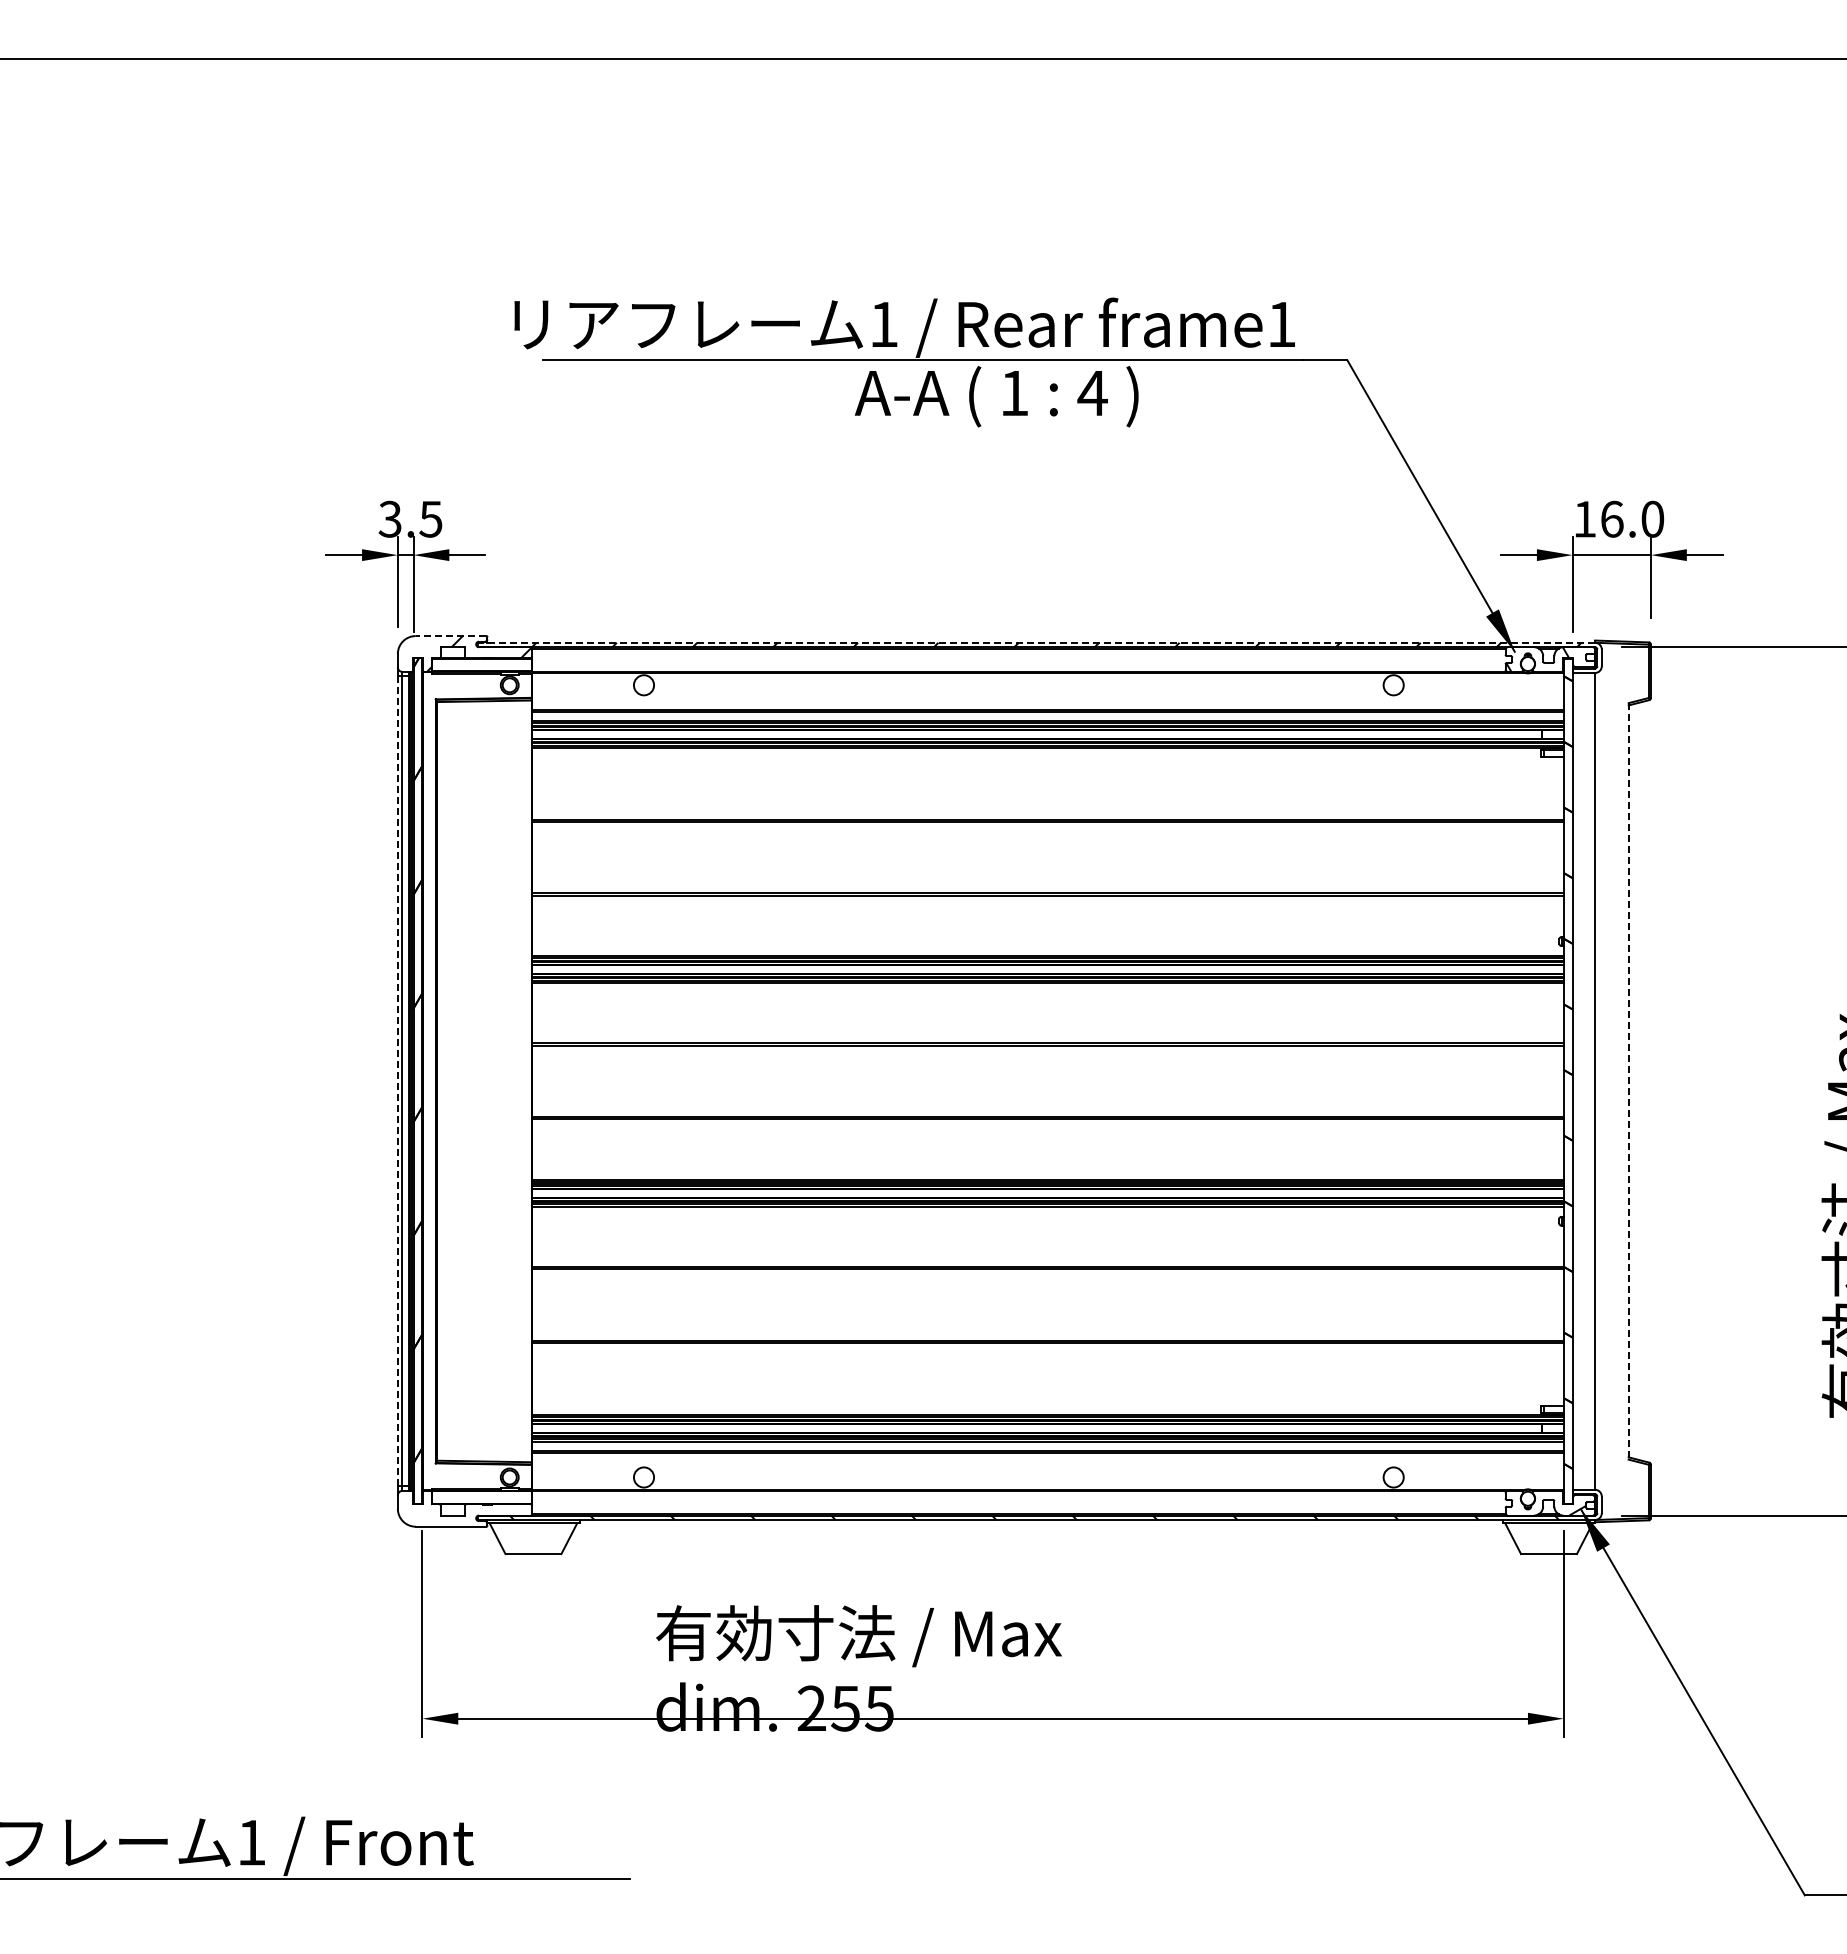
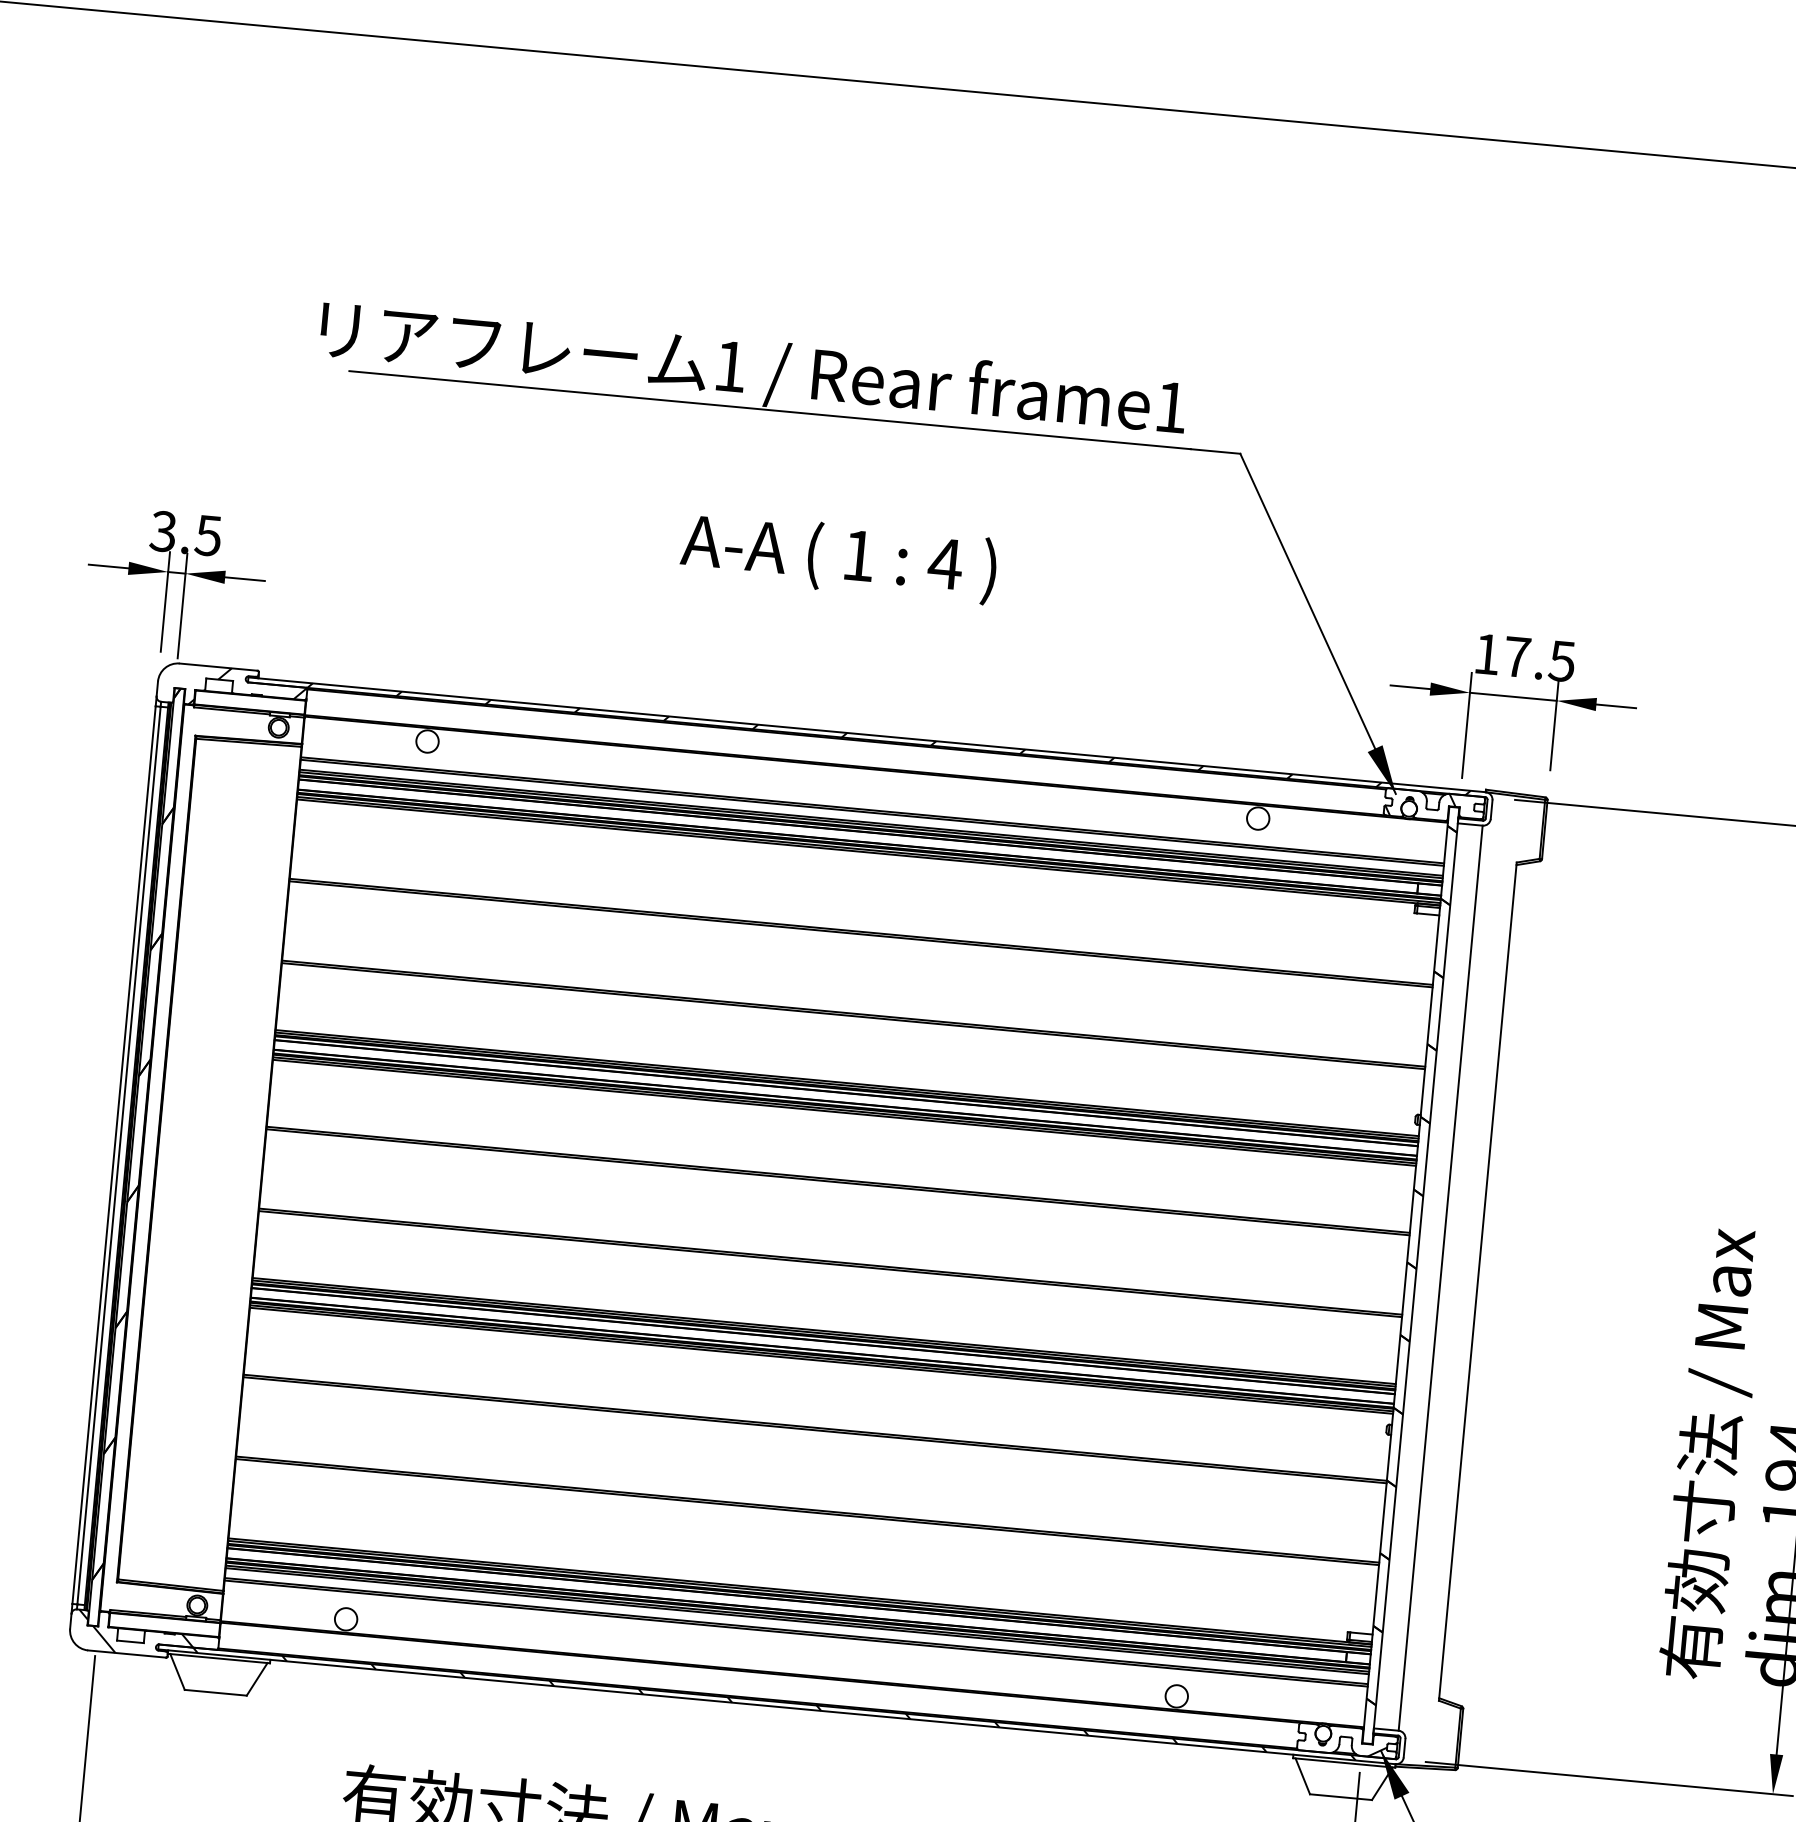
text: (996, 396) -> (838, 557), moved
text: (1632, 518) -> (1539, 658), 16.0 -> 17.5
line: (450, 636) -> (218, 667), dashed -> solid
line: (1036, 642) -> (866, 734), dashed -> solid
line: (397, 1081) -> (113, 1155), dashed -> solid
line: (1628, 1081) -> (1477, 1281), dashed -> solid
hatch: (456, 1508) -> (135, 1634), added

